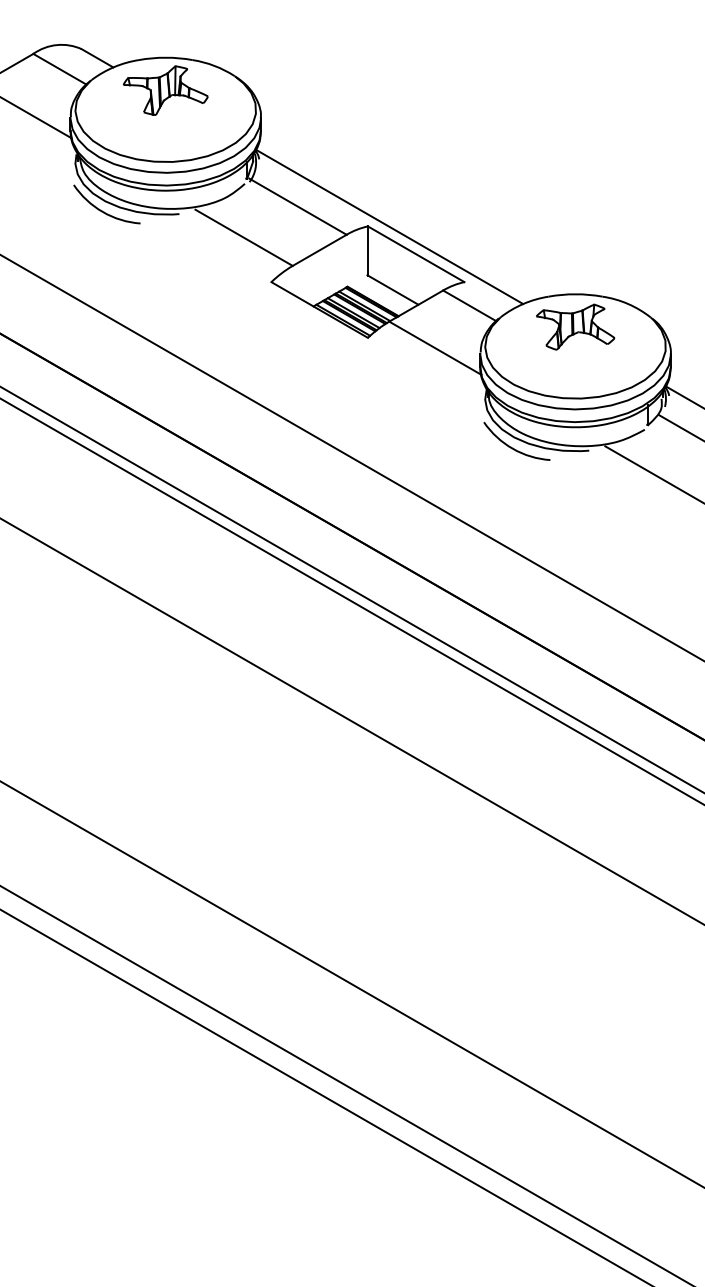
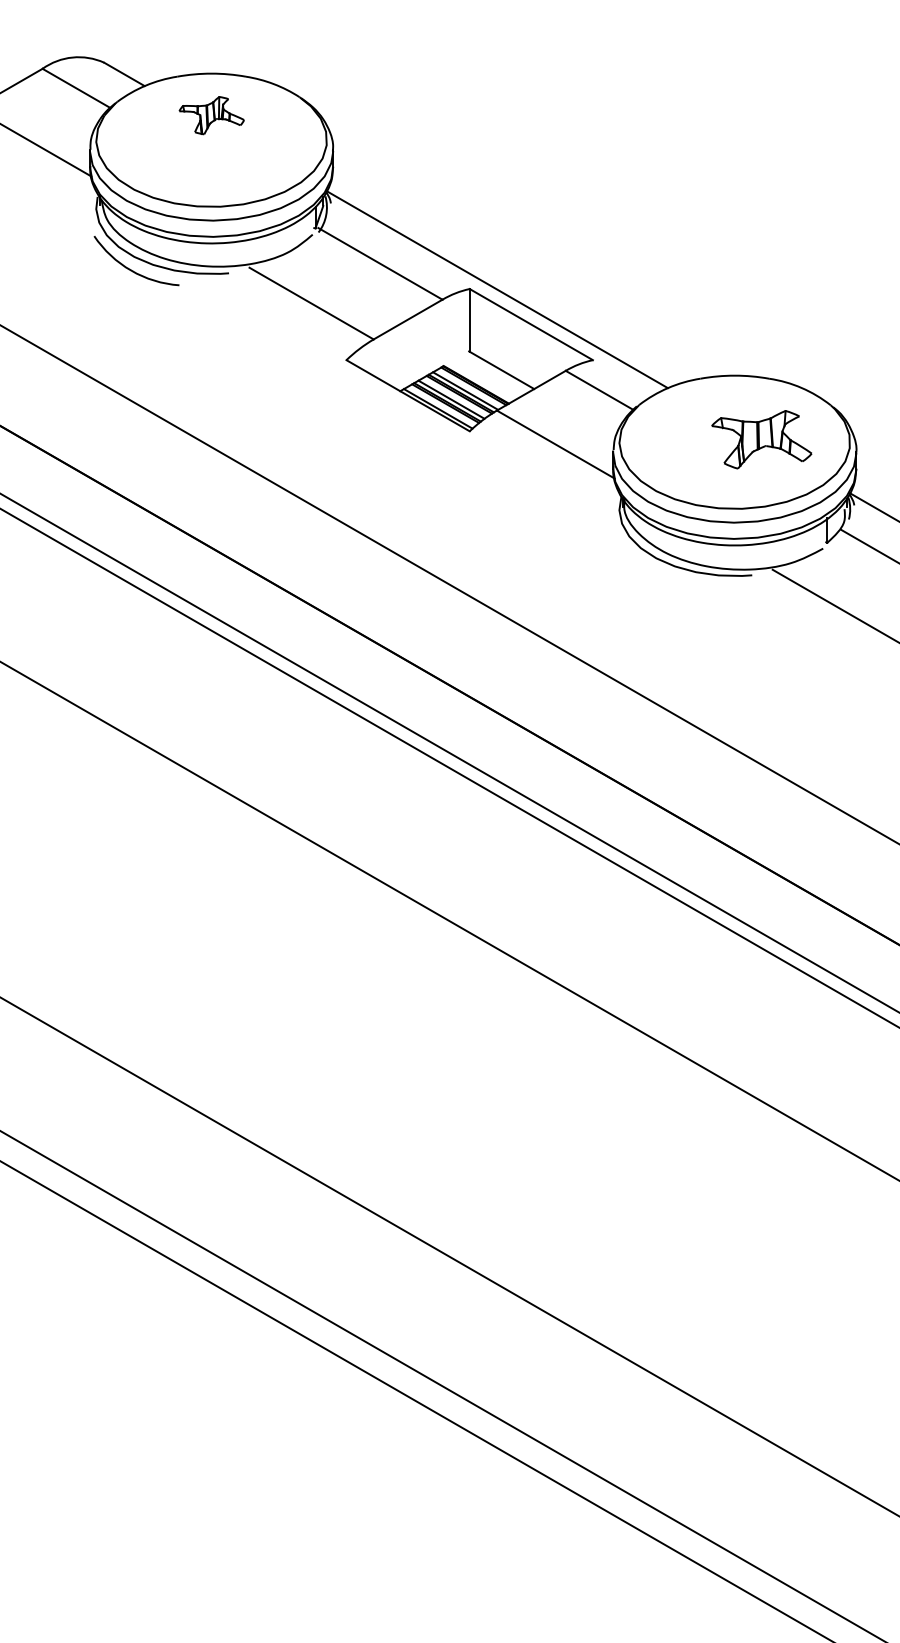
part: (165, 90) -> (211, 115), size x0.6
part: (575, 327) -> (761, 439), moved
arc: (512, 447) -> (654, 571), removed

